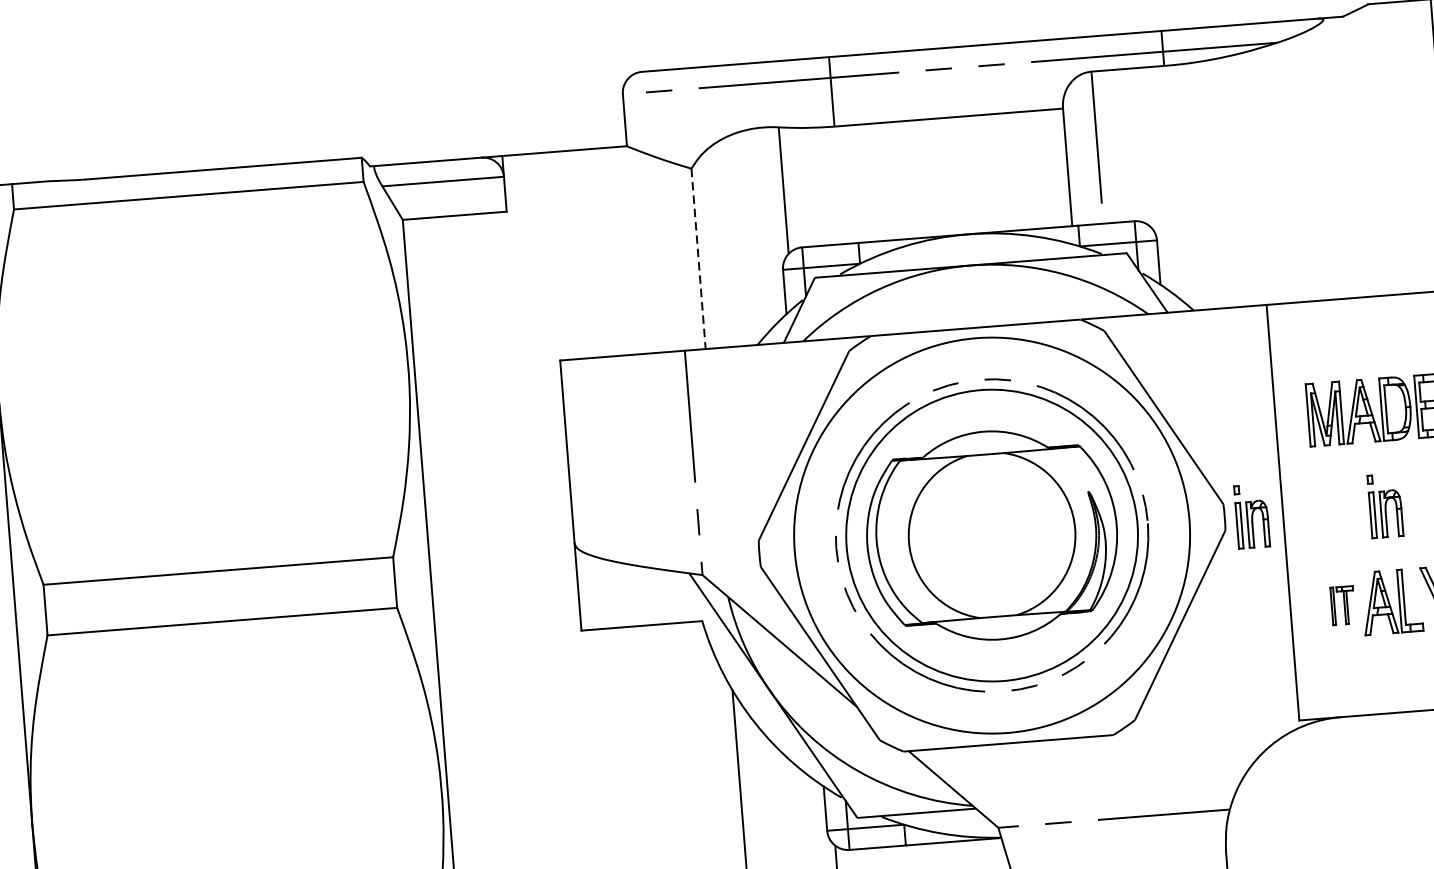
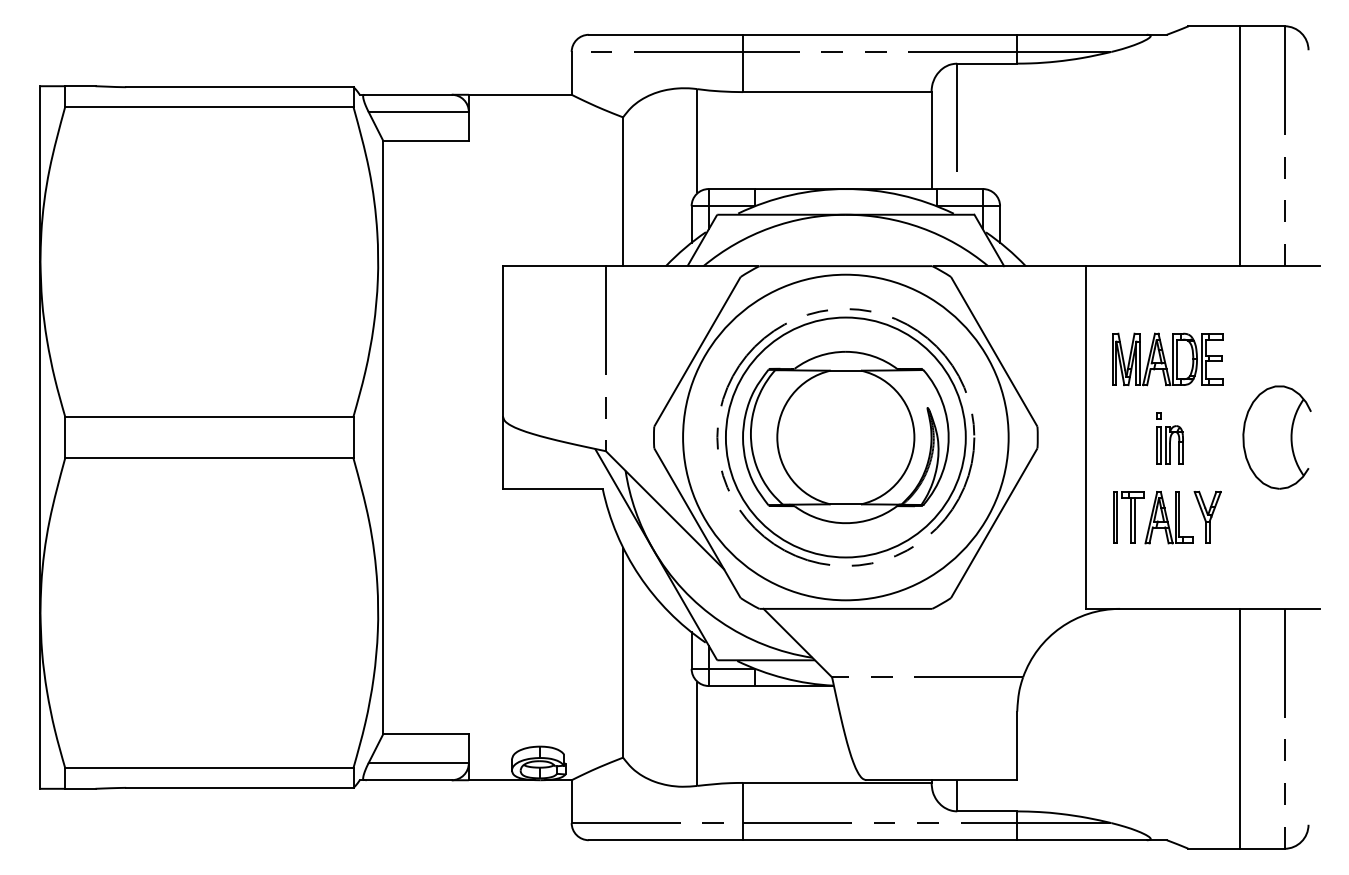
line: (699, 259) -> (623, 192), dashed -> solid
part: (1251, 516) -> (1059, 438), removed
part: (1342, 605) -> (1128, 517), size x1.67

